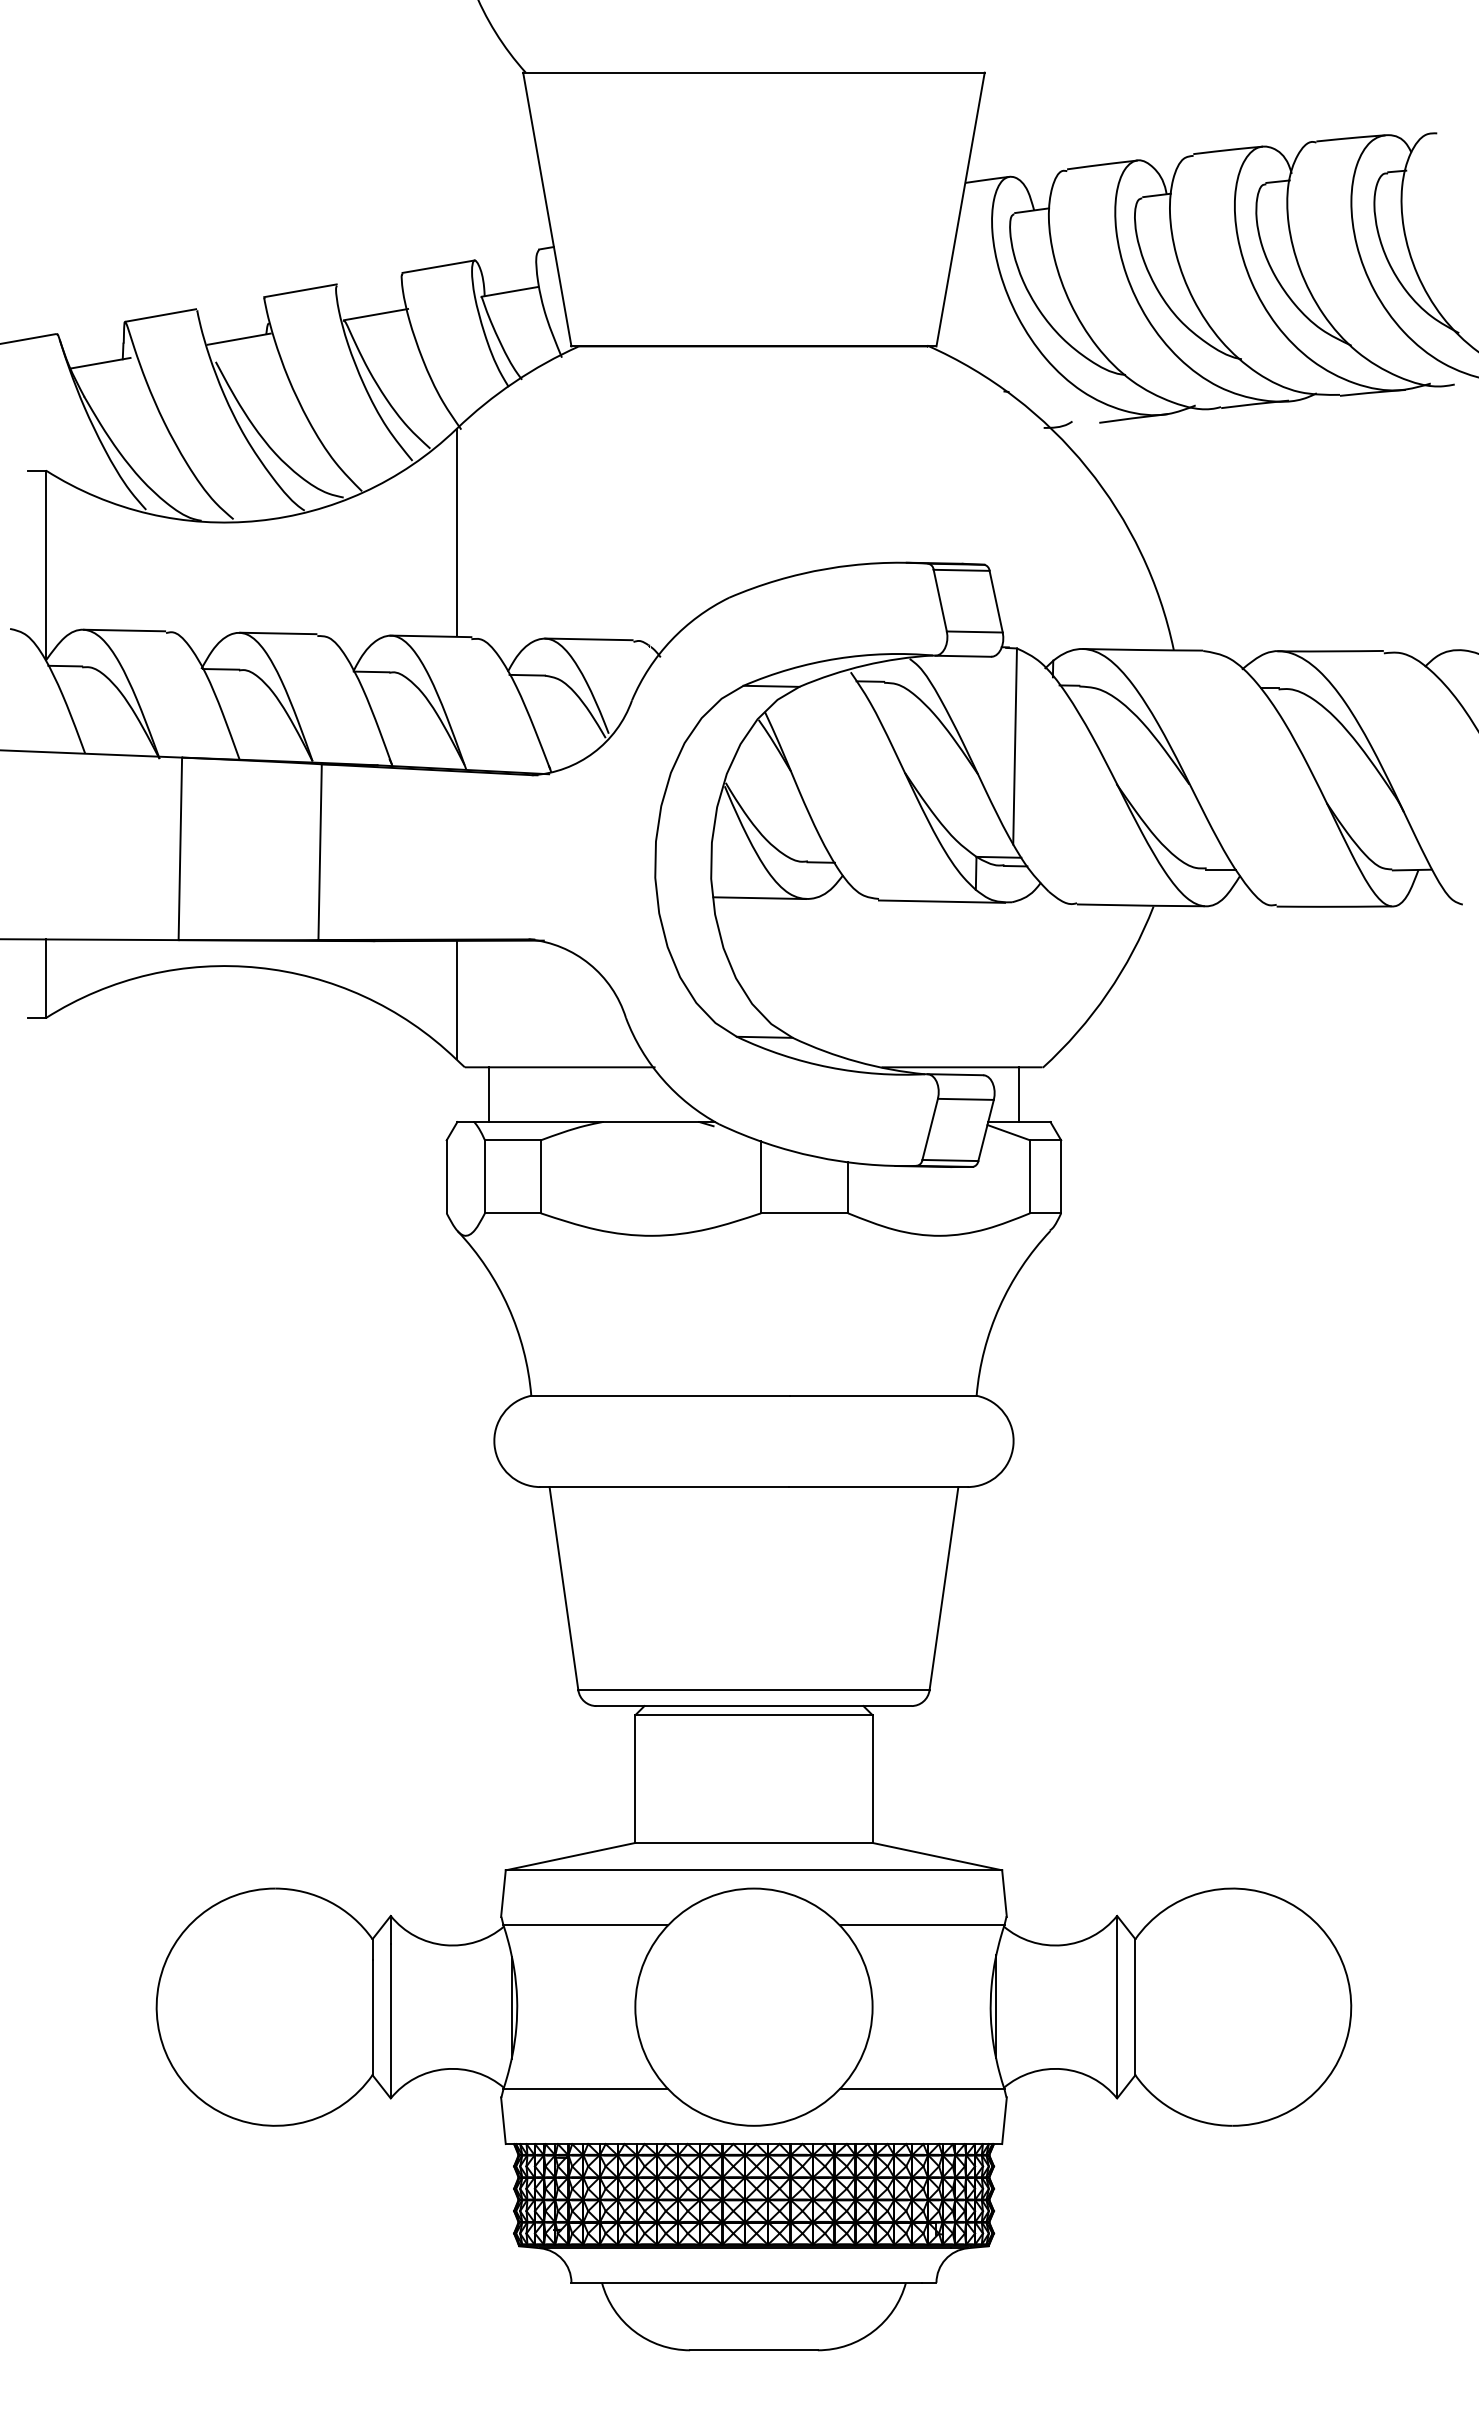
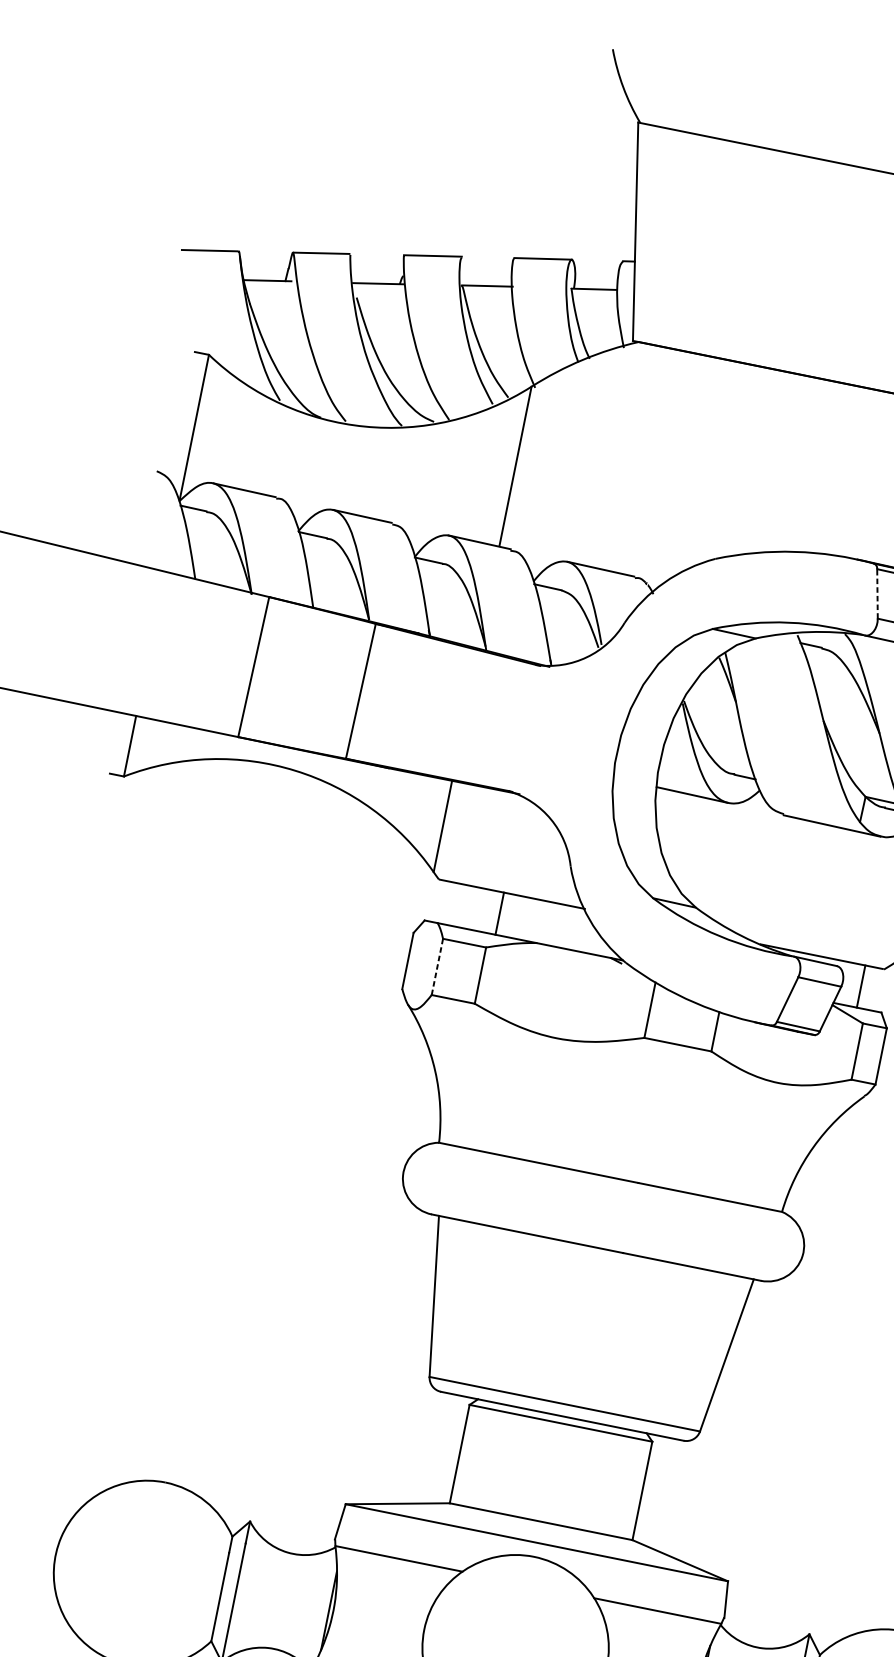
line: (940, 600) -> (877, 593), solid -> dashed
line: (489, 1094) -> (499, 913), moved
line: (484, 1176) -> (437, 966), solid -> dashed

